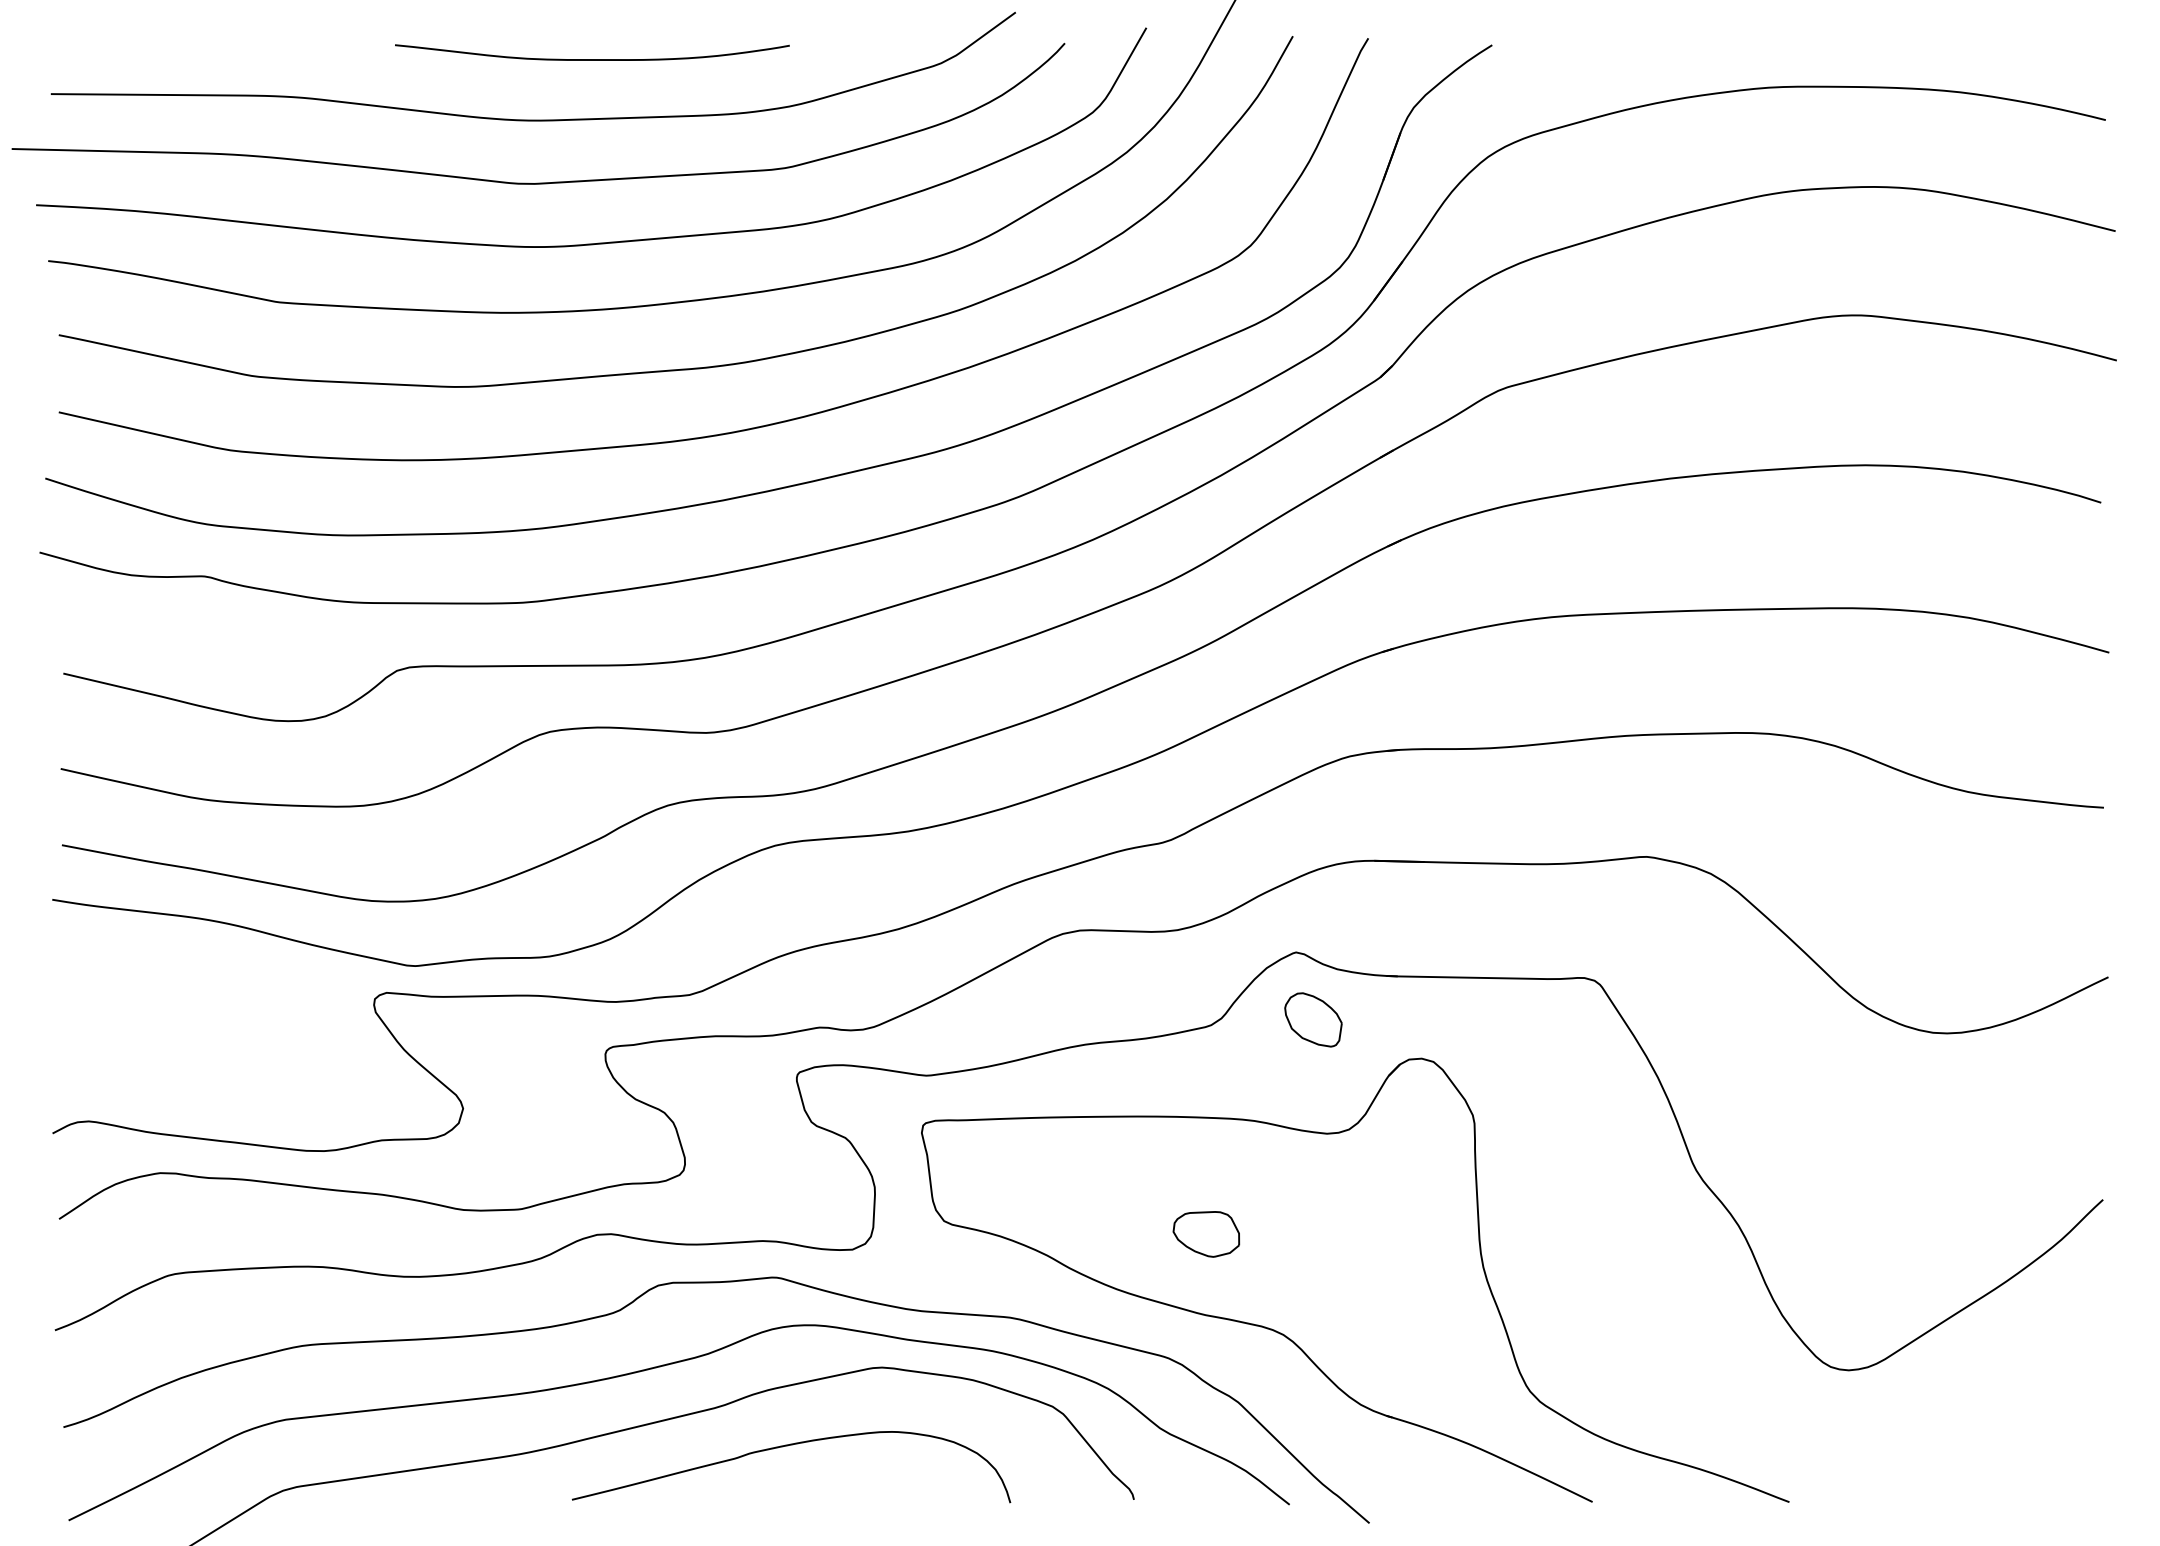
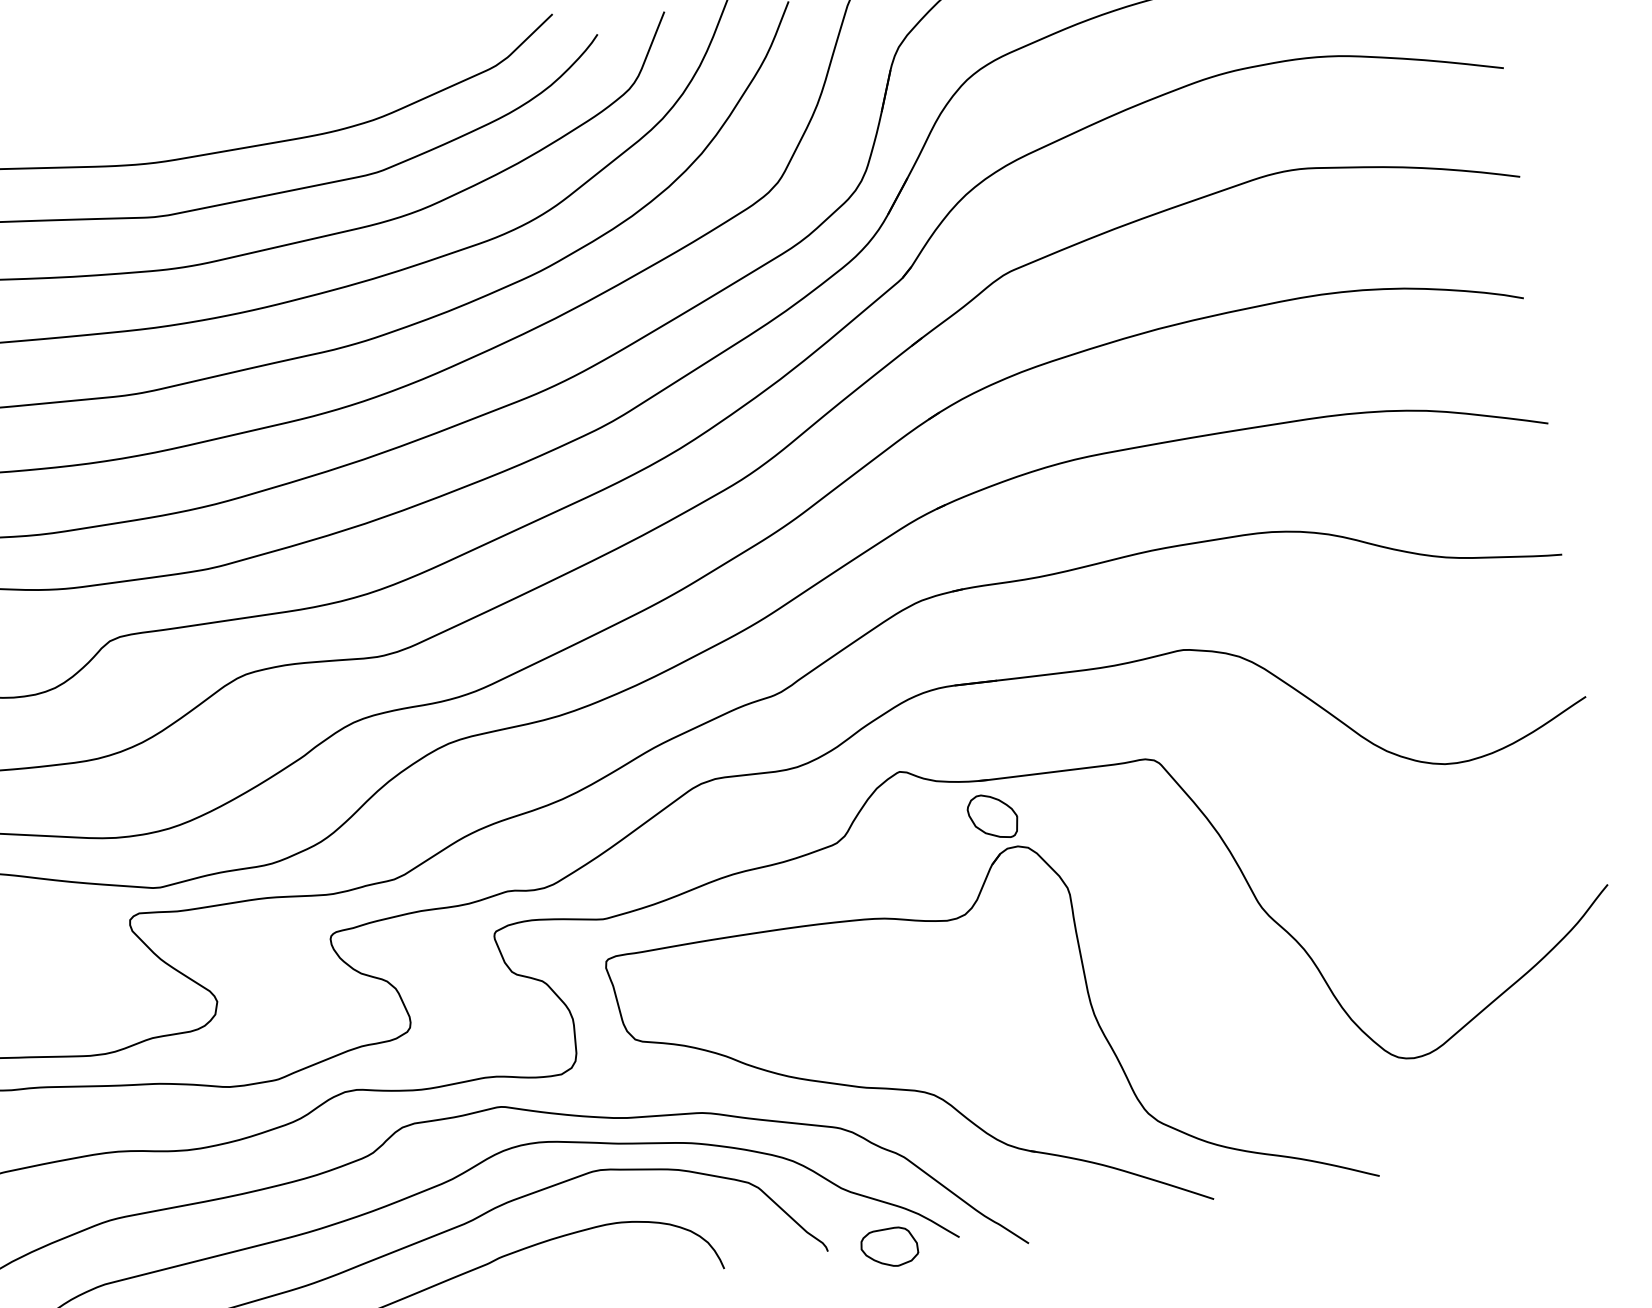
curve: (592, 59) -> (202, 103), removed
part: (1313, 1019) -> (992, 816), moved
part: (1206, 1234) -> (889, 1247), moved

